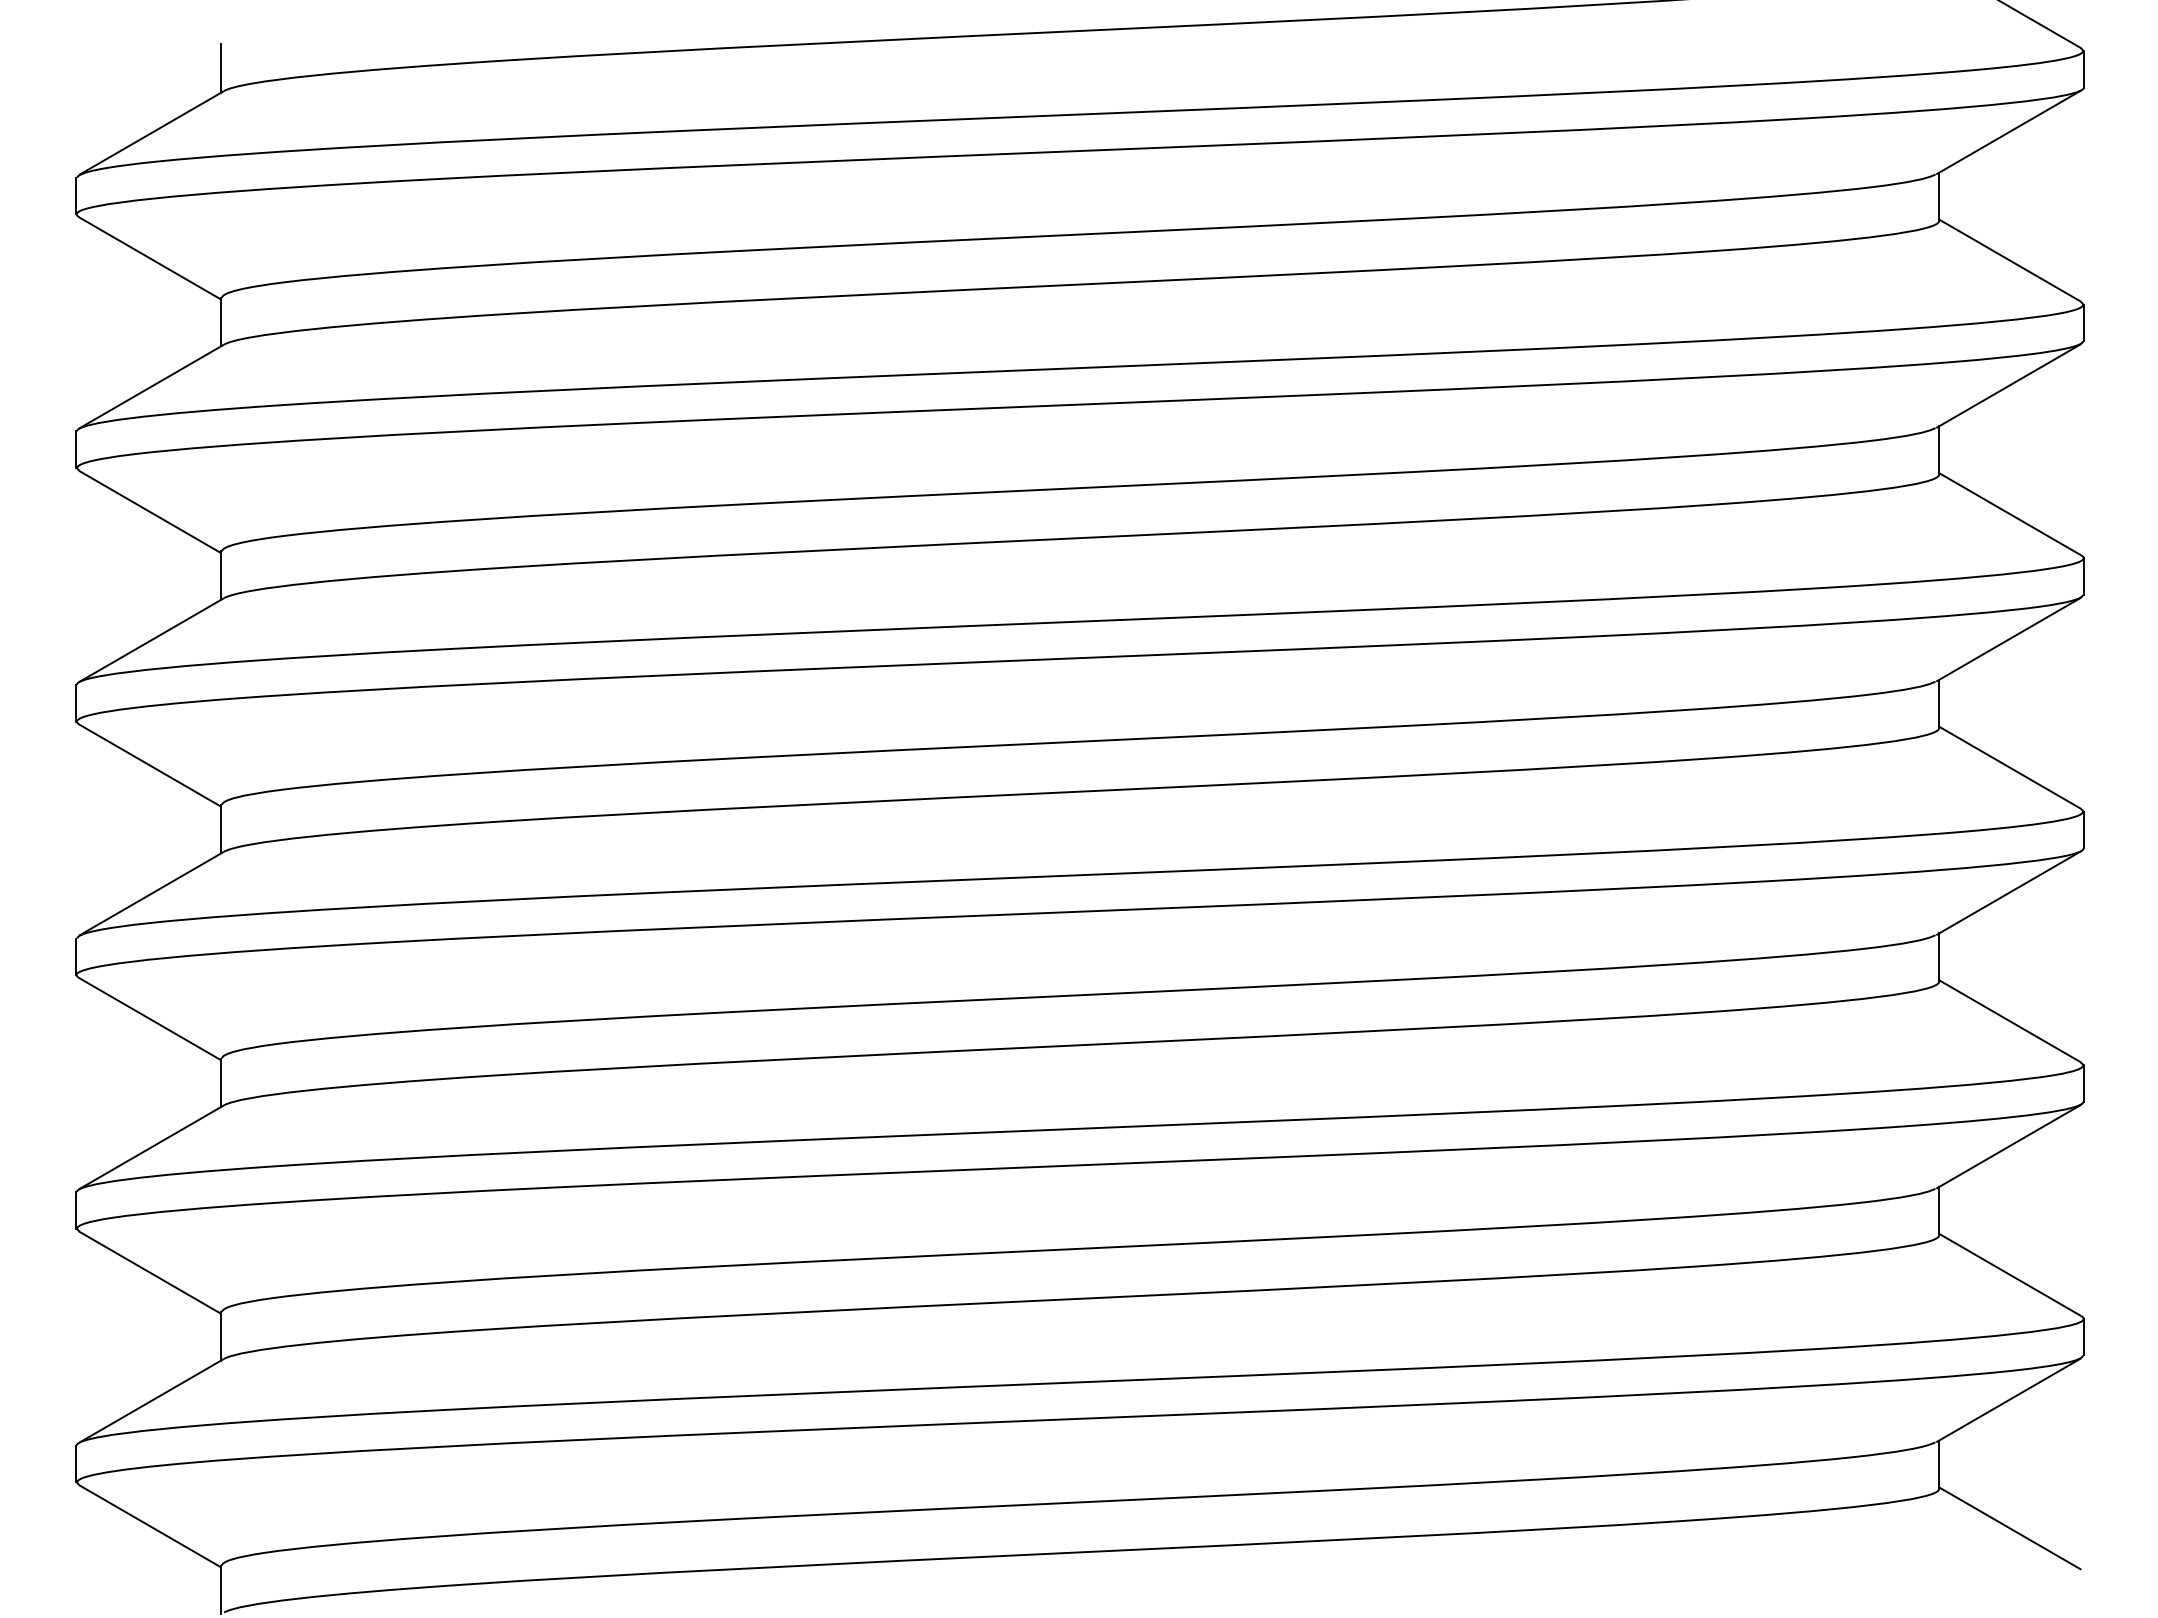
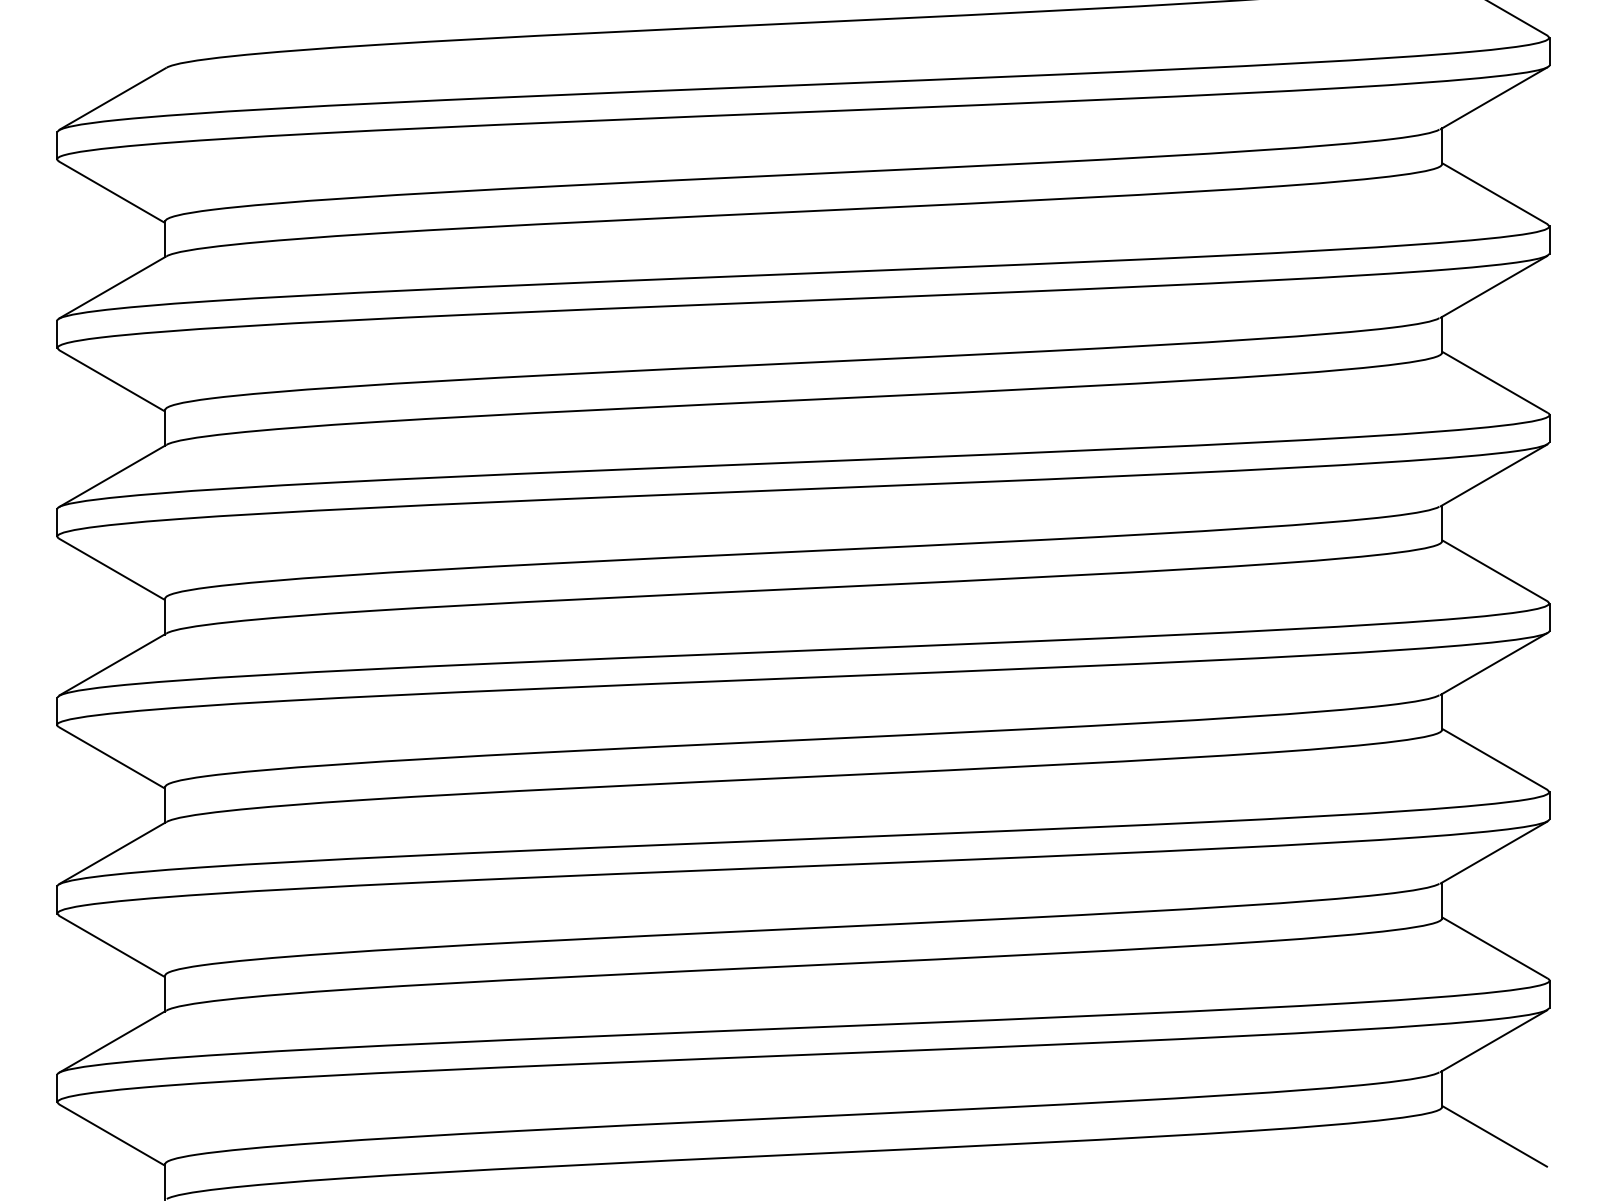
line: (221, 68) -> (164, 50), removed

